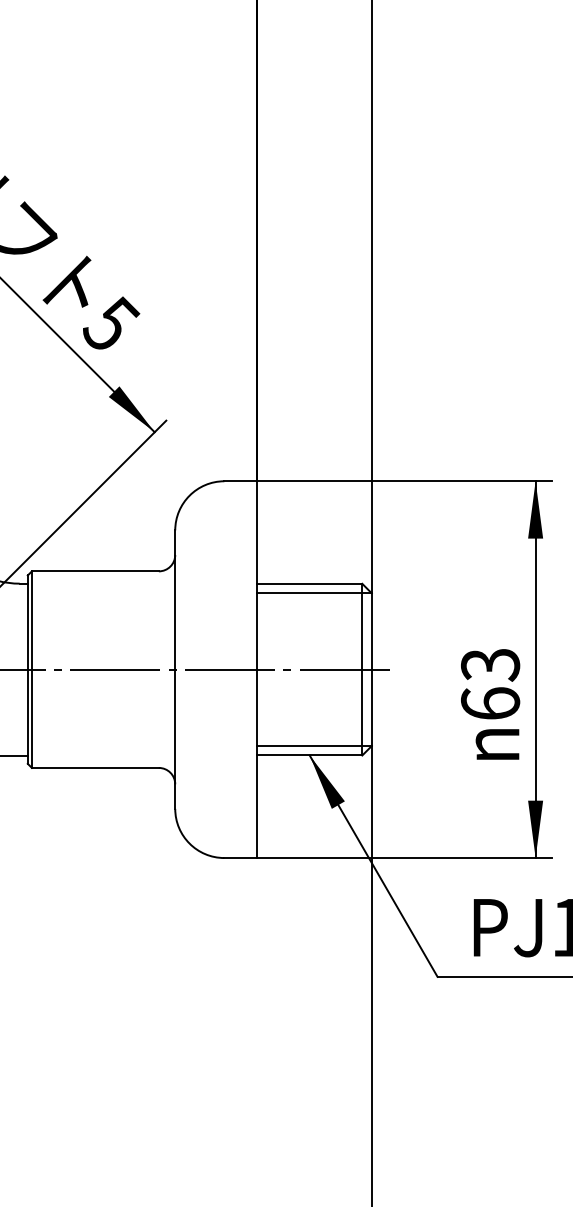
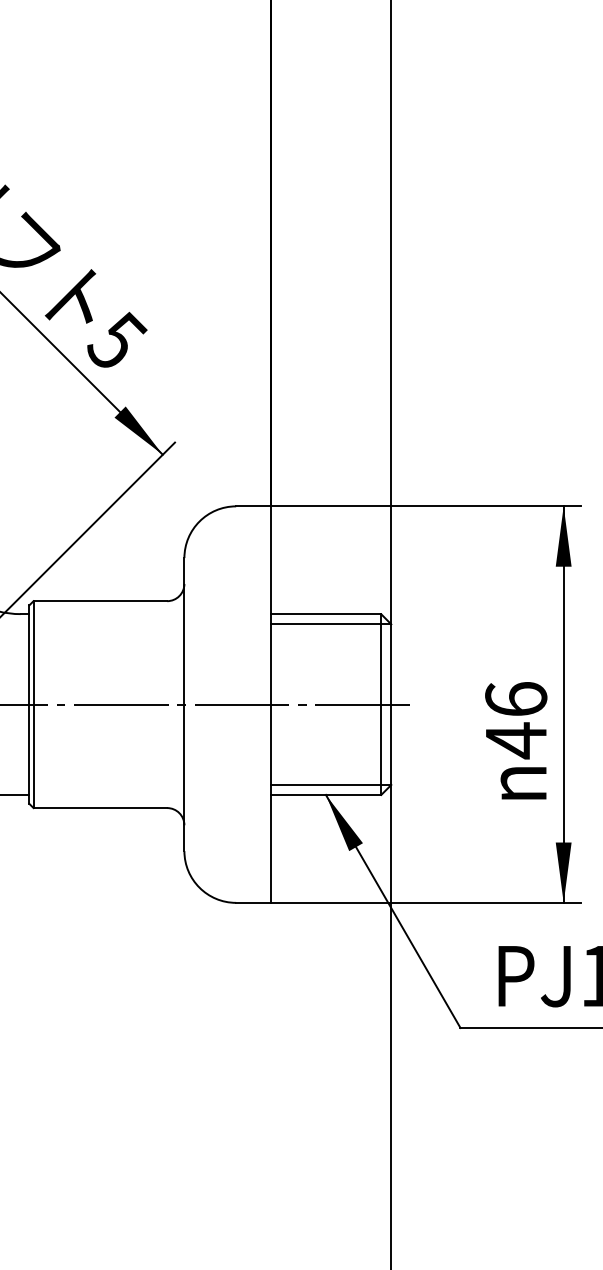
text: (490, 684) -> (516, 720), 63 -> 46

